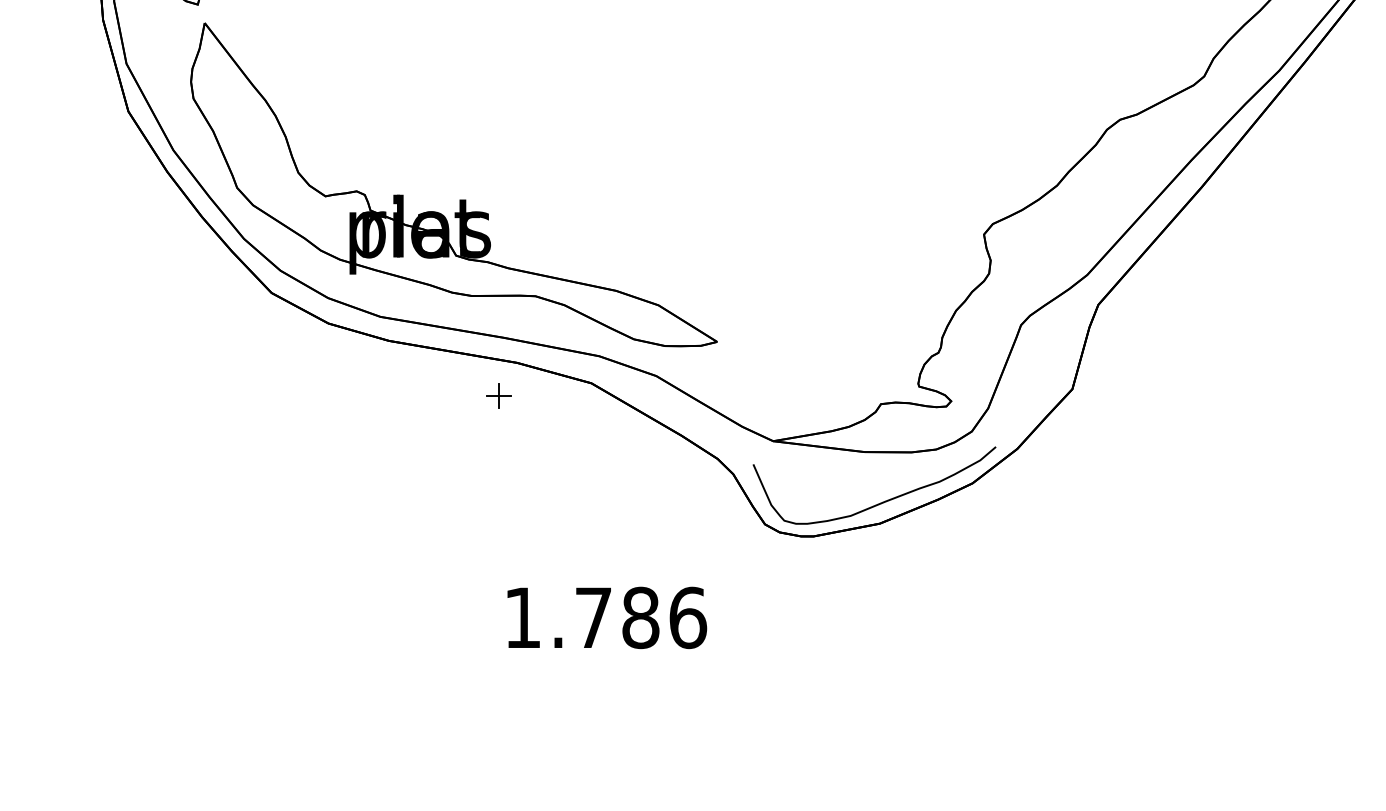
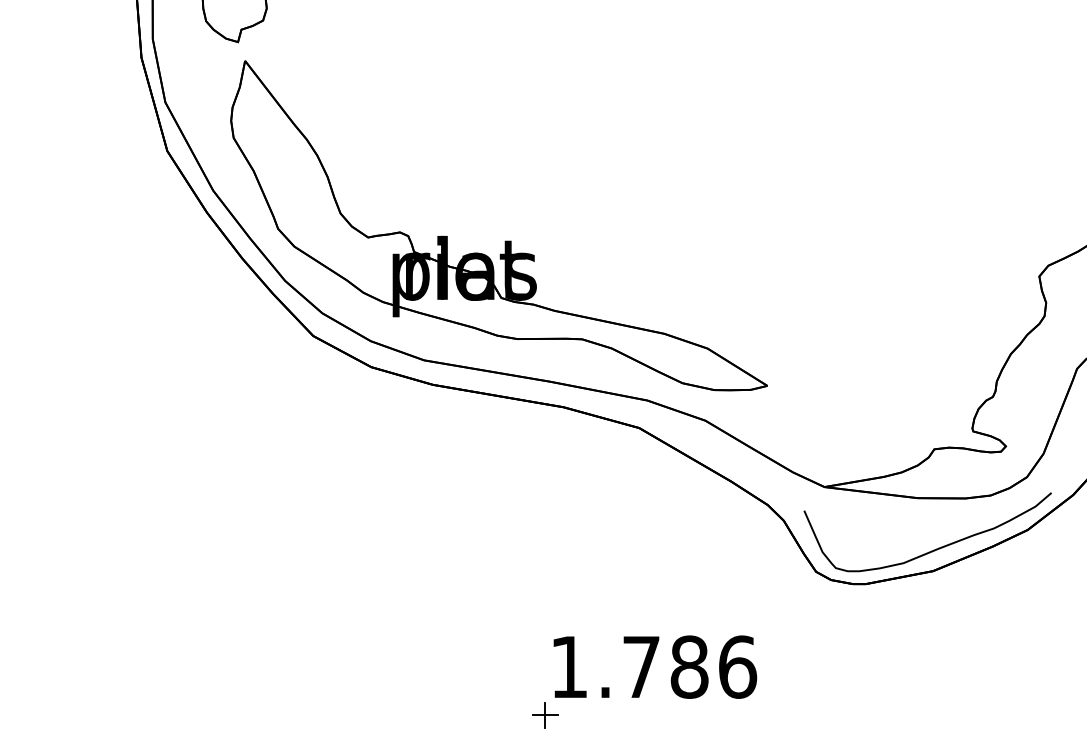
part: (498, 395) -> (544, 714), moved

